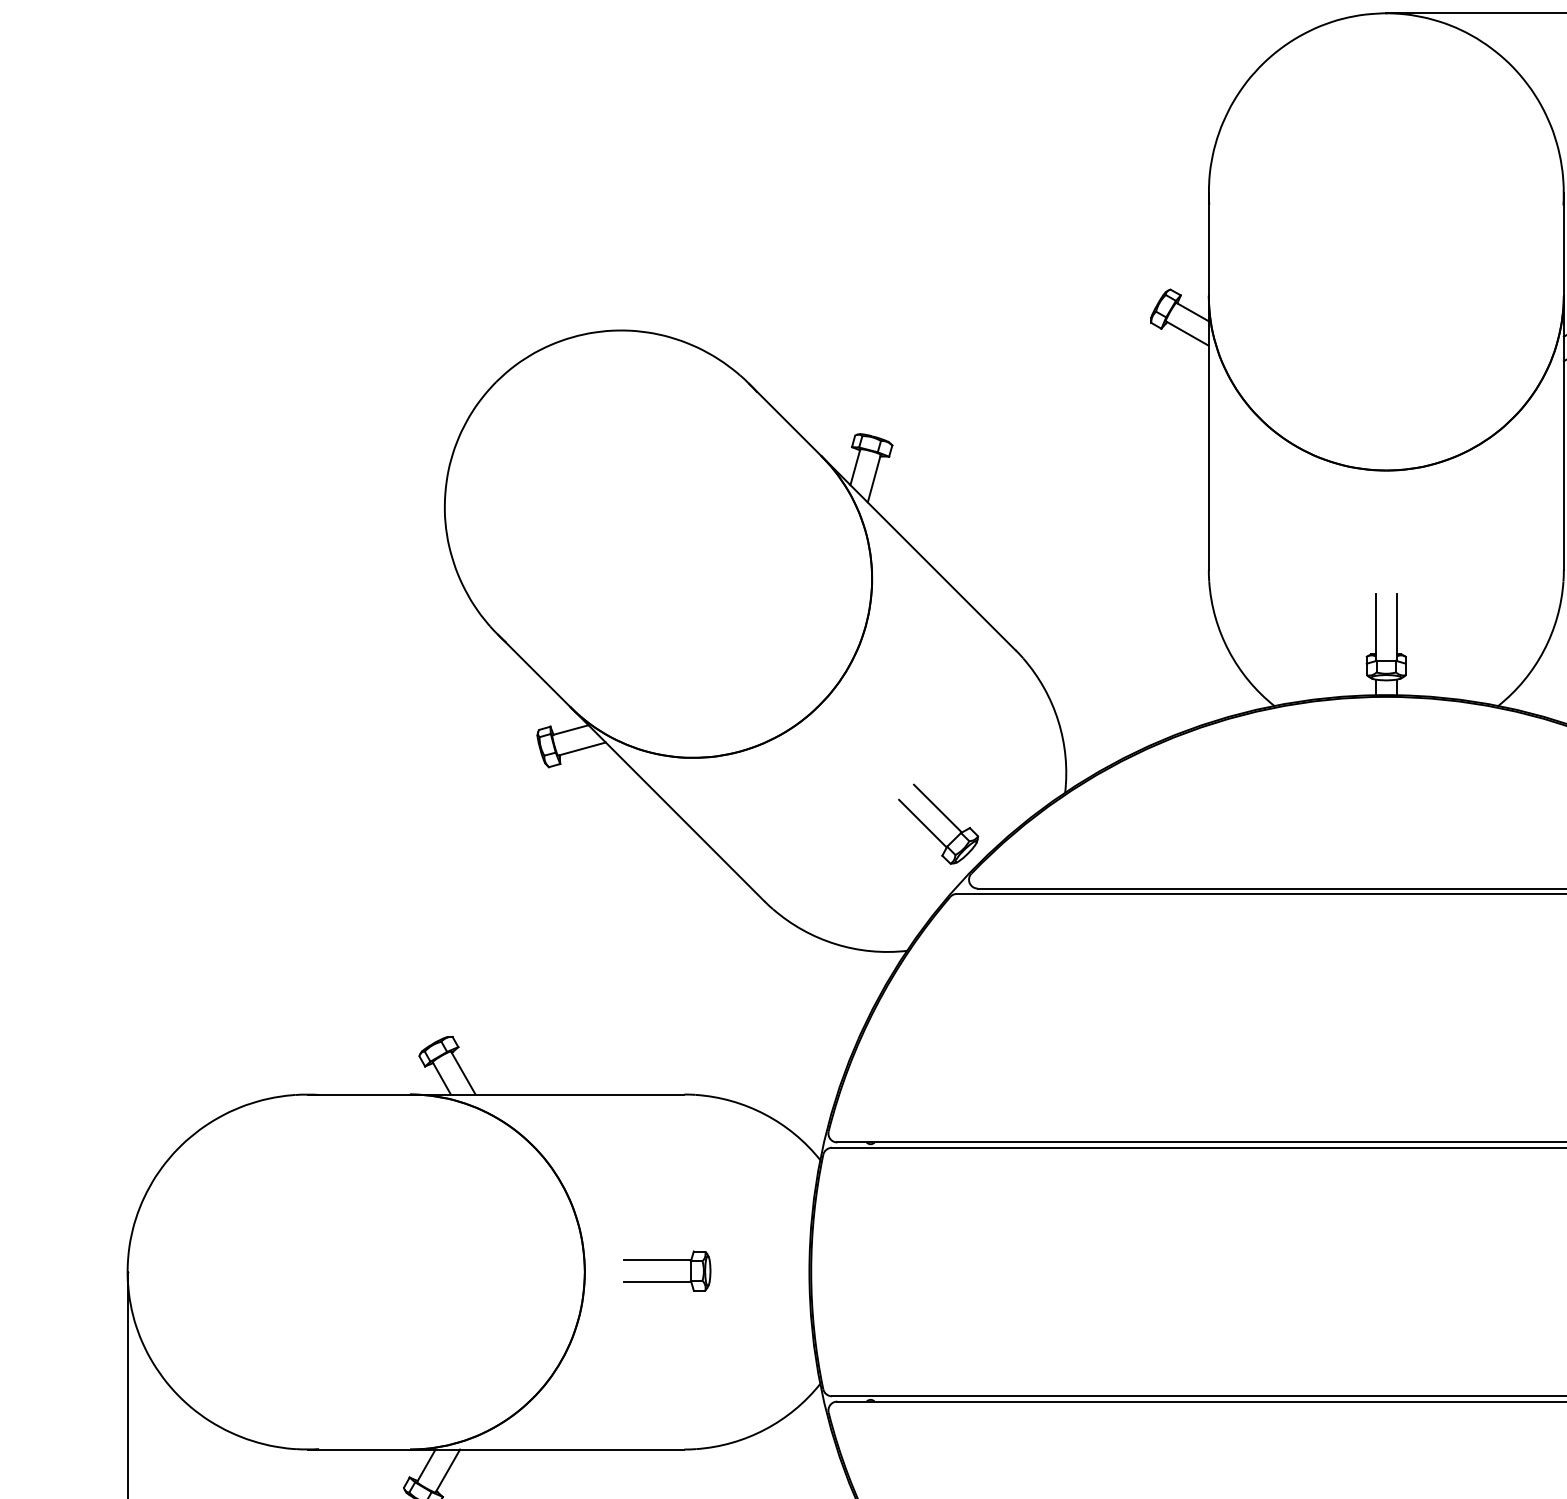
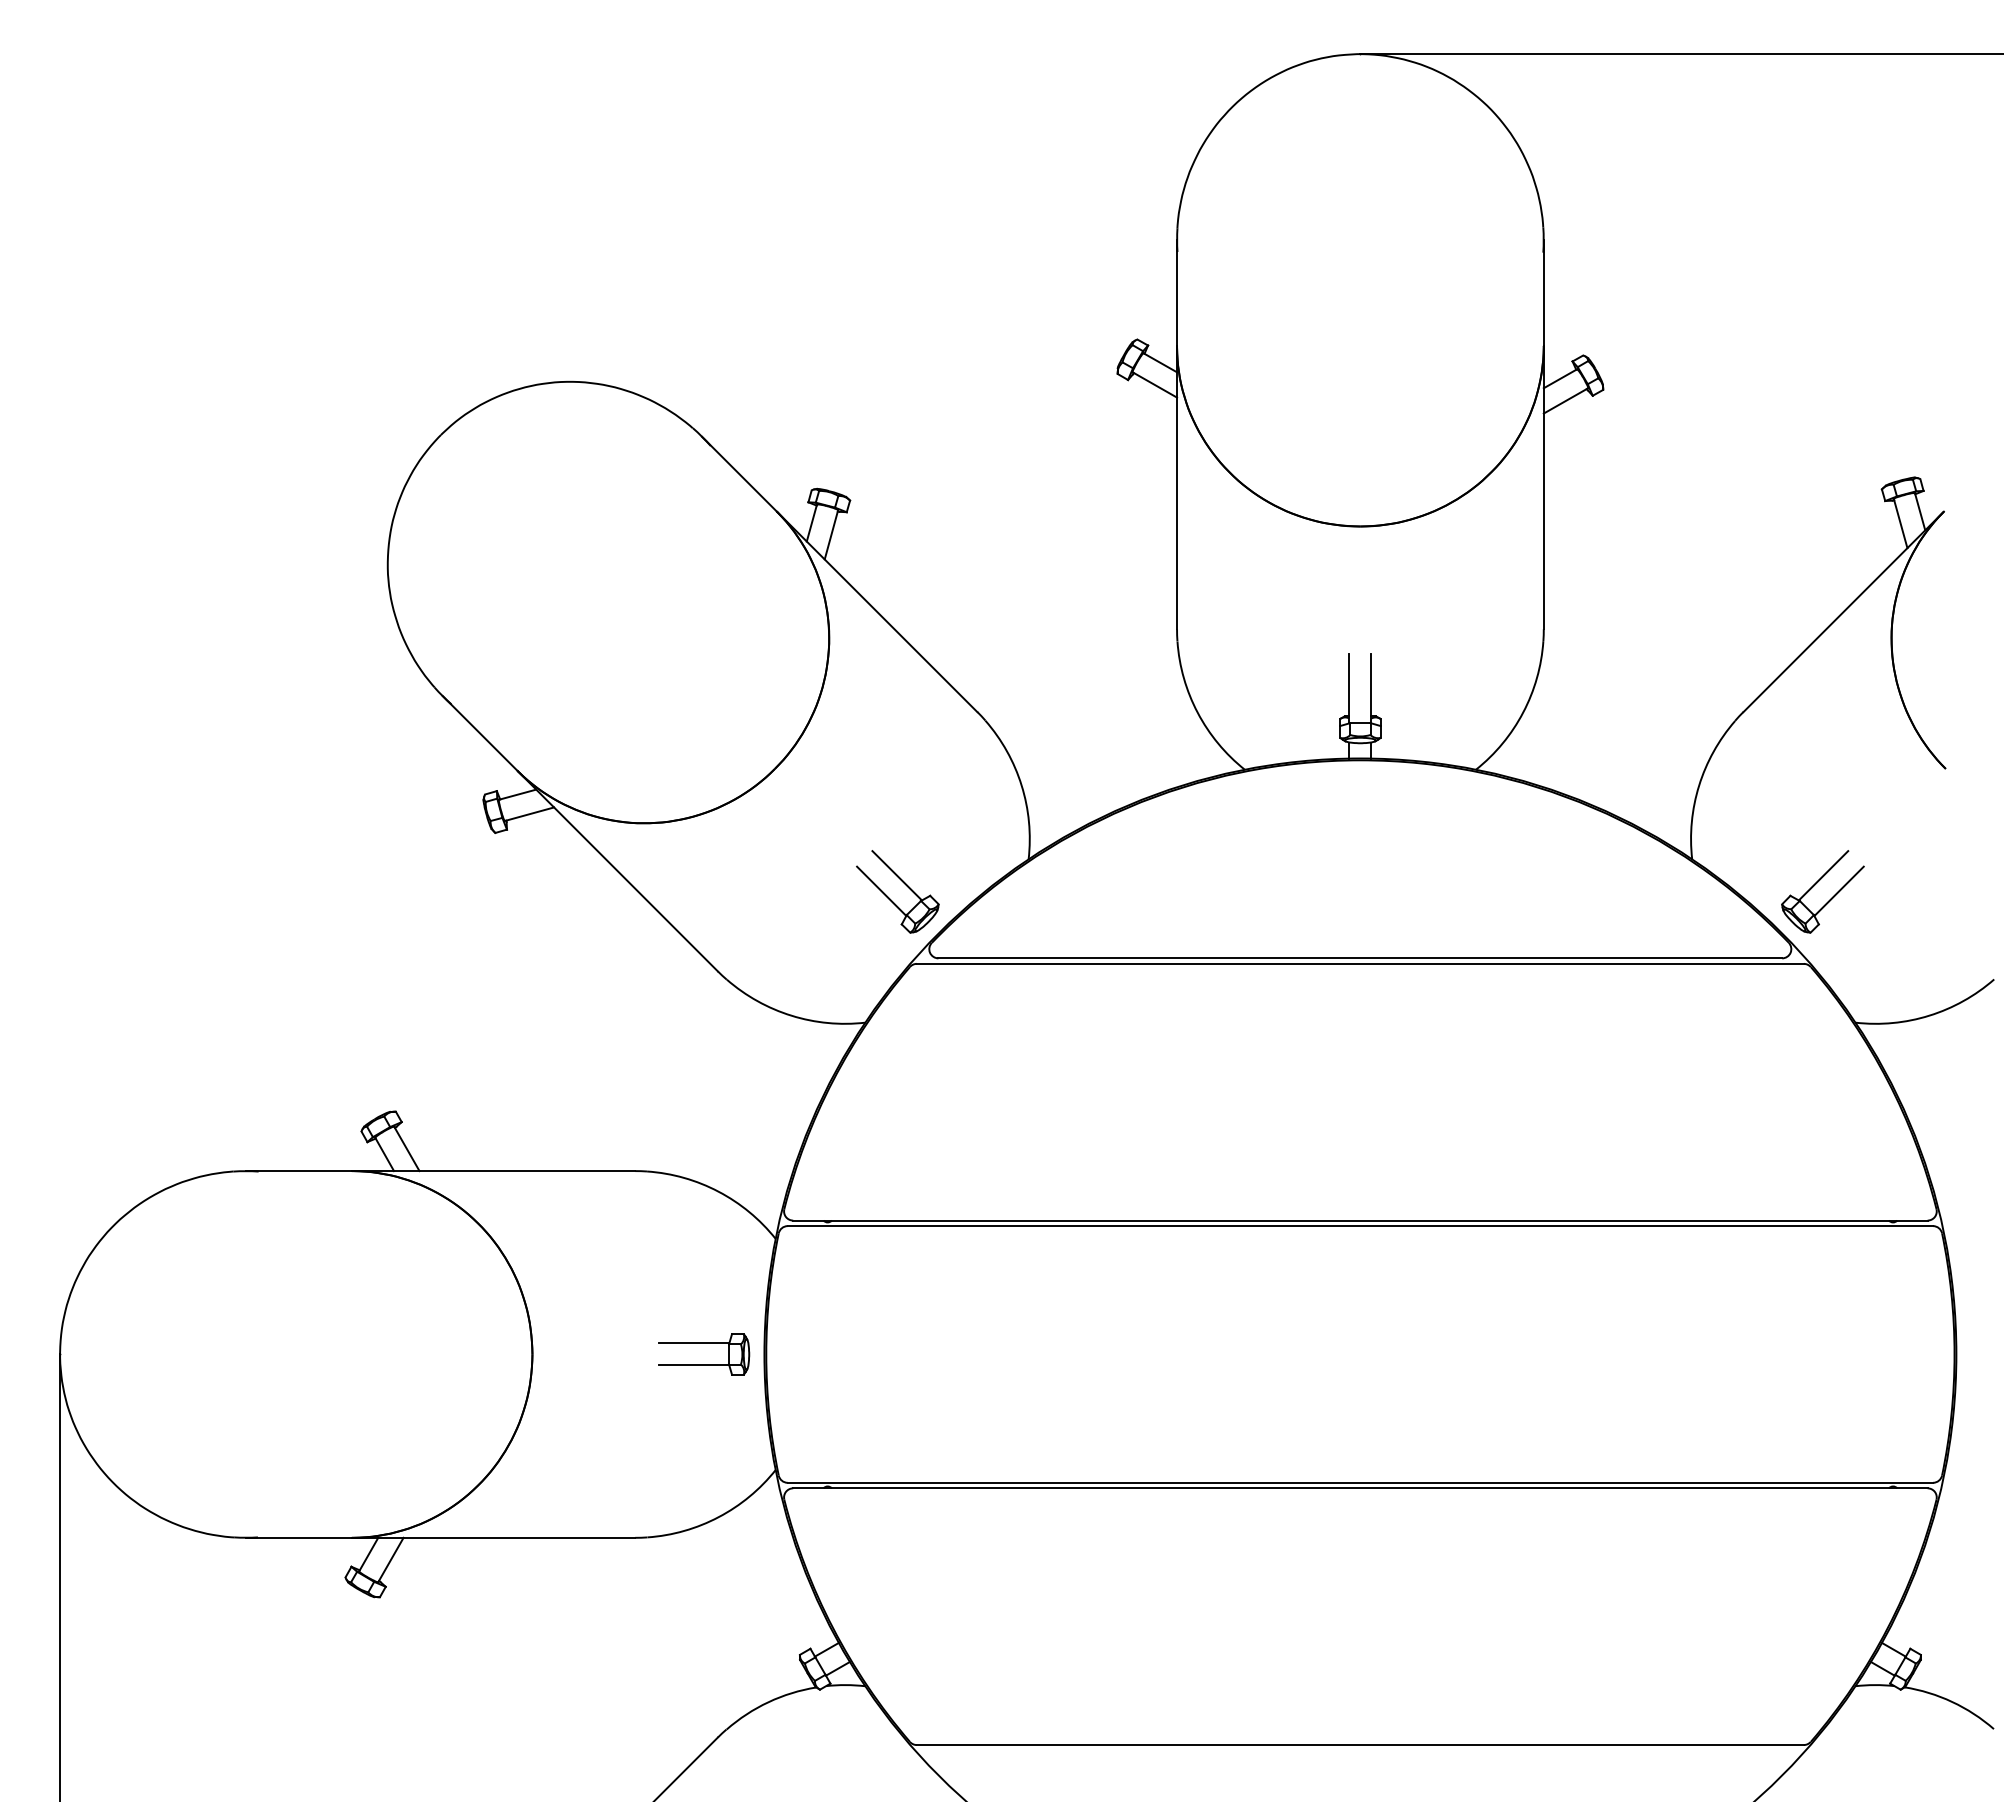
part: (667, 1280) -> (704, 1364), moved

